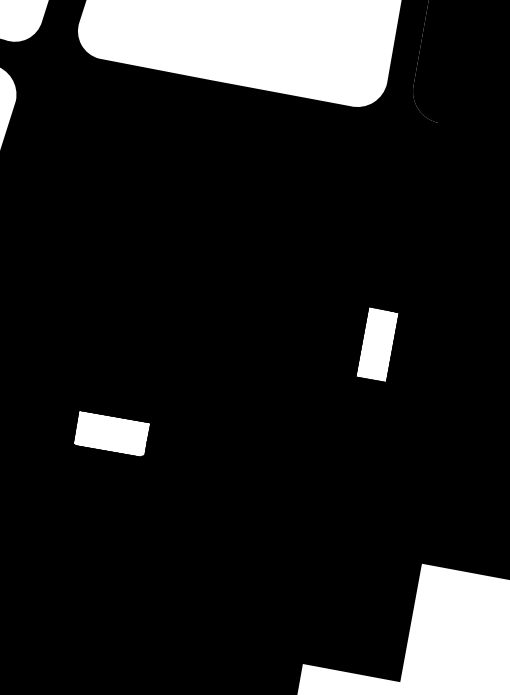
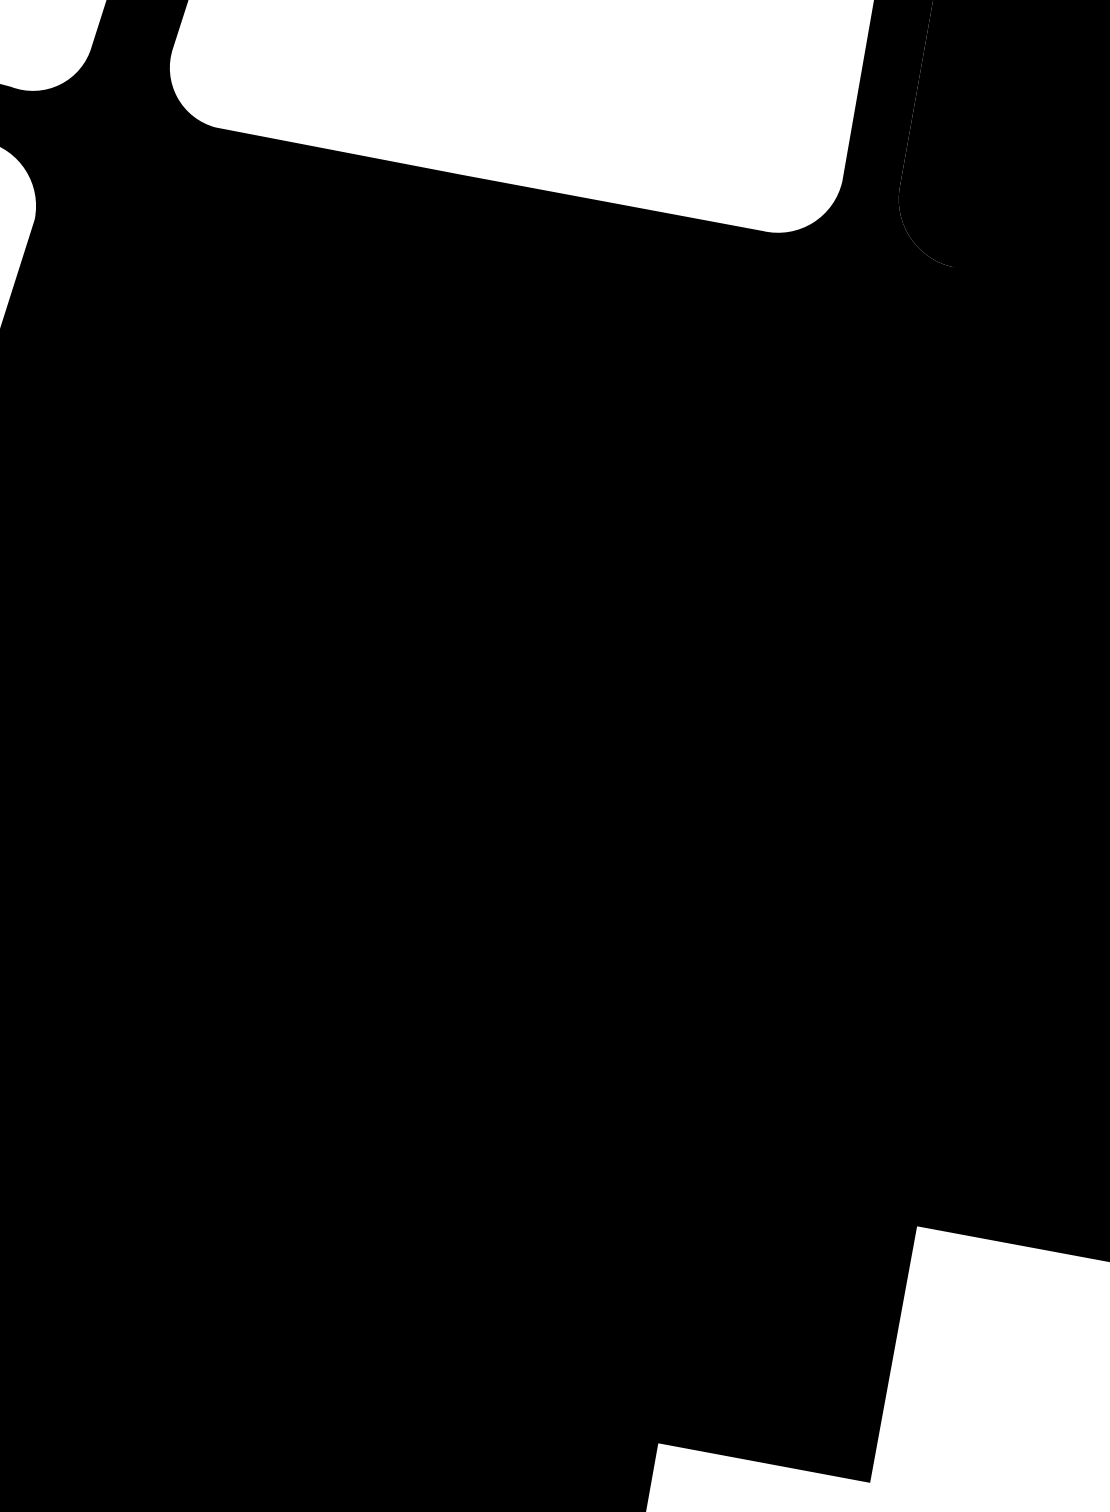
fill: (377, 344) -> (821, 749), added
fill: (111, 433) -> (242, 943), added

